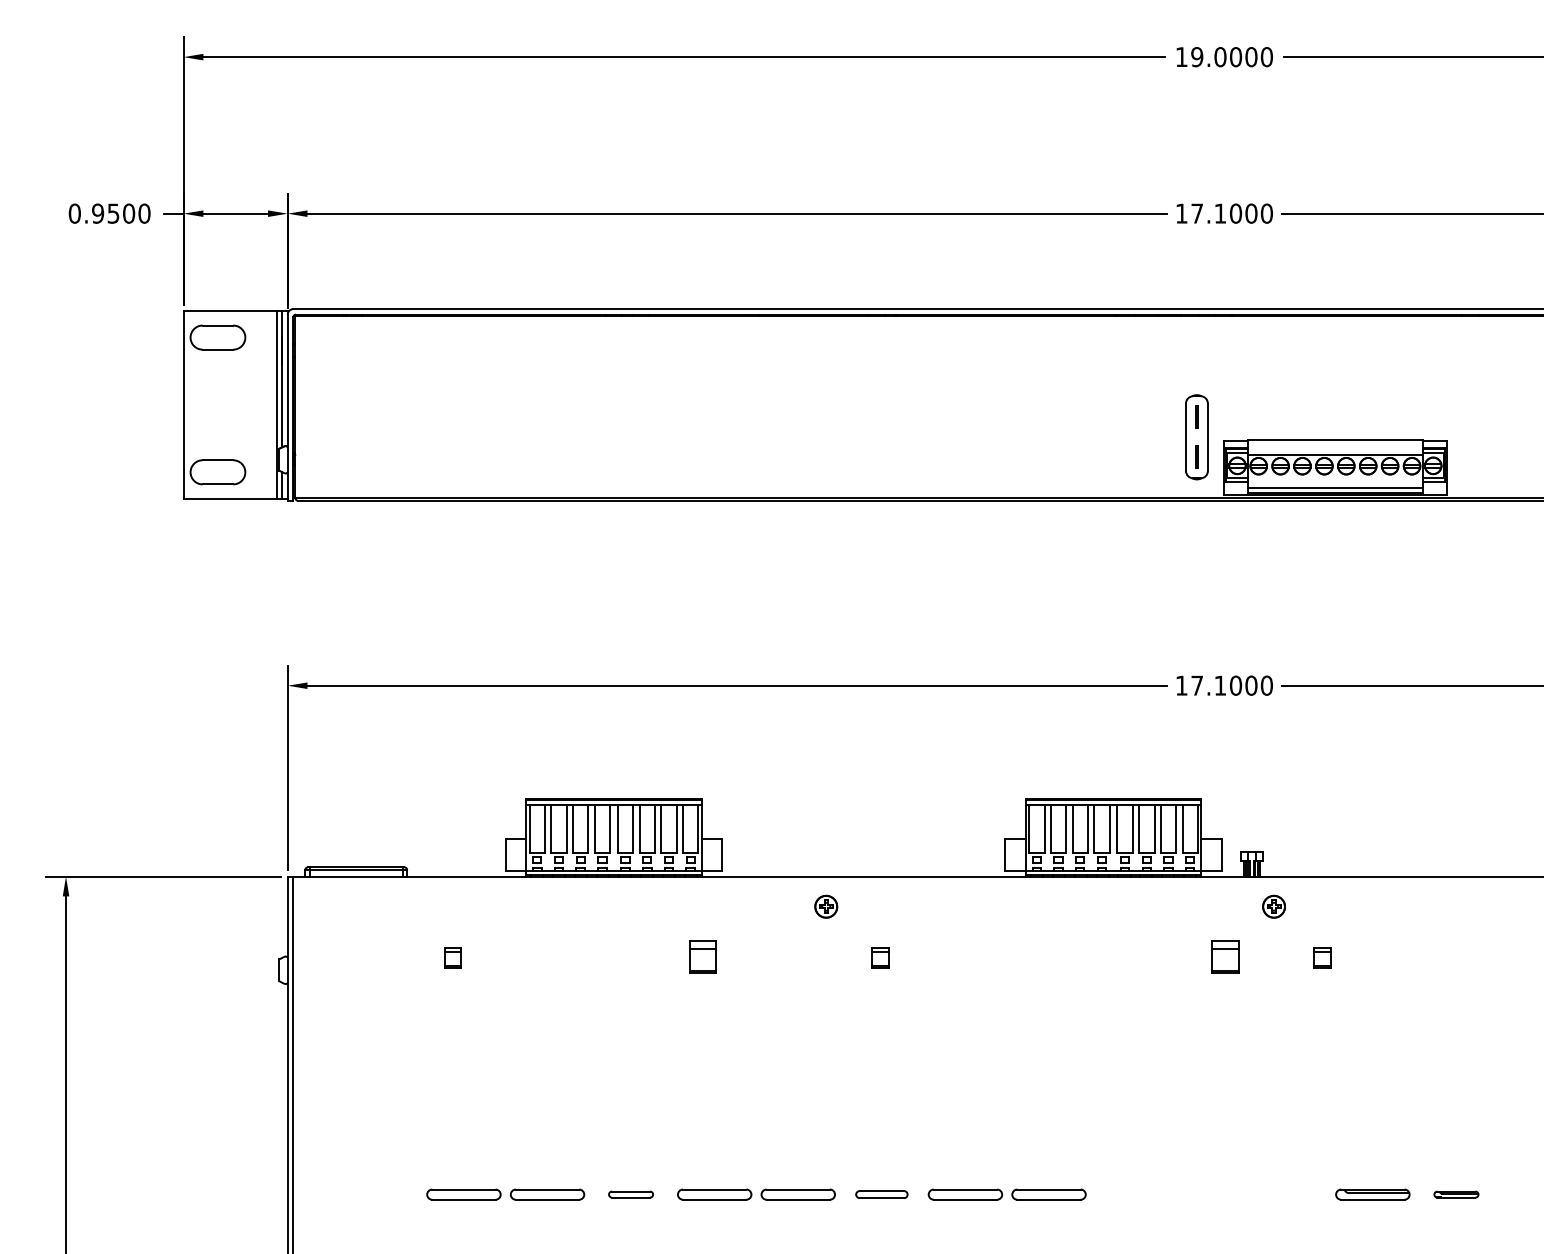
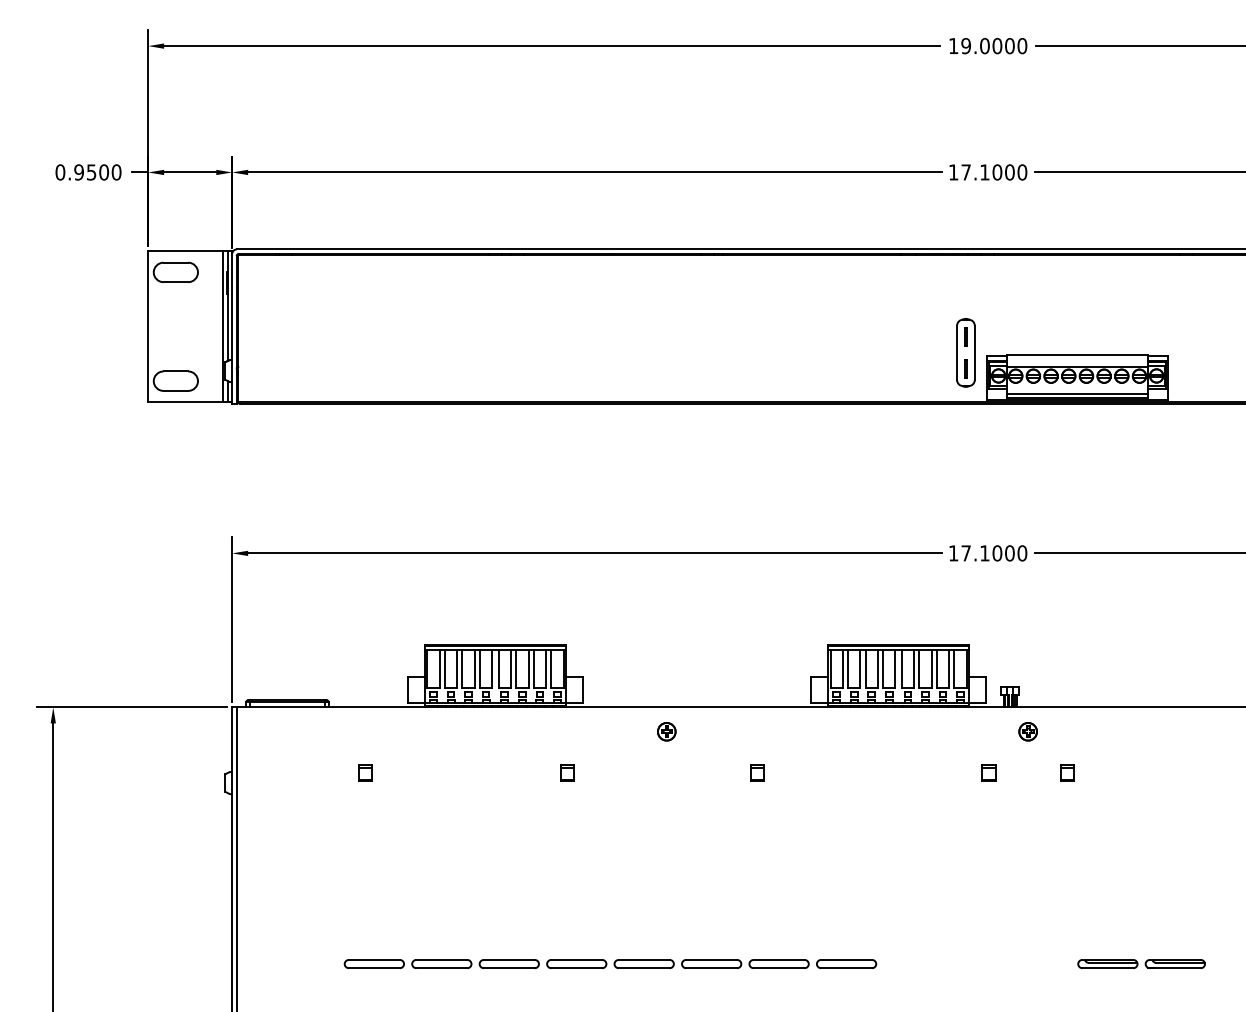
part: (702, 957) -> (566, 772), size x0.62
part: (880, 957) -> (757, 772), moved
part: (1225, 957) -> (988, 772), size x0.62
part: (630, 1194) -> (508, 963), size x1.67
part: (881, 1194) -> (711, 963), size x1.43
part: (1456, 1194) -> (1175, 963), size x1.67

